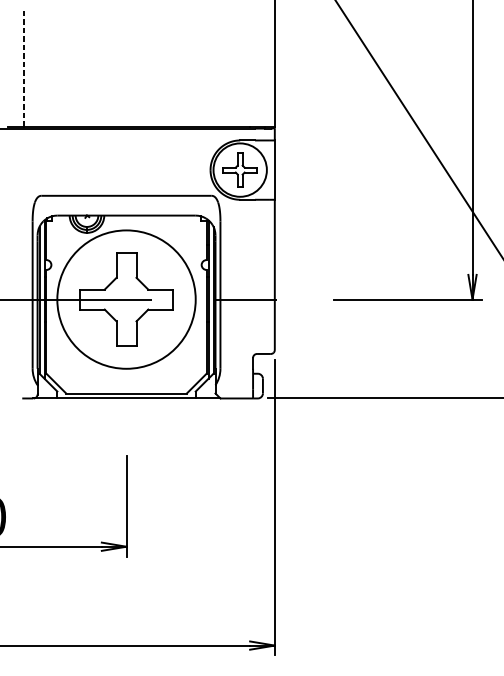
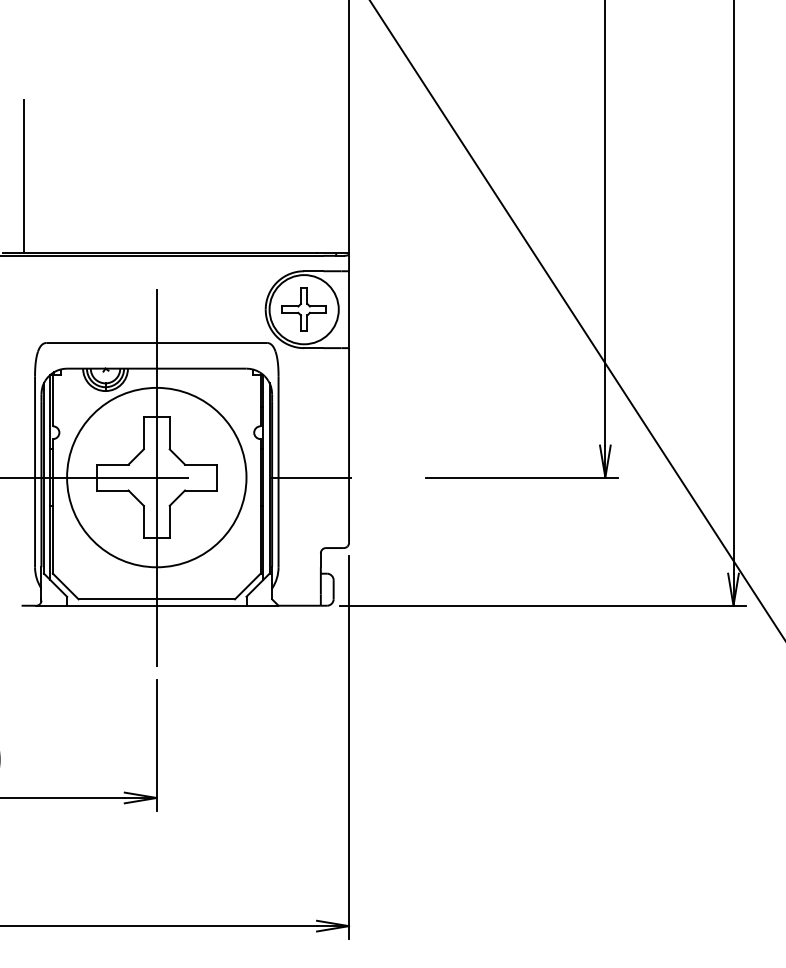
line: (23, 67) -> (23, 176), dashed -> solid
line: (126, 299) -> (156, 477), added

